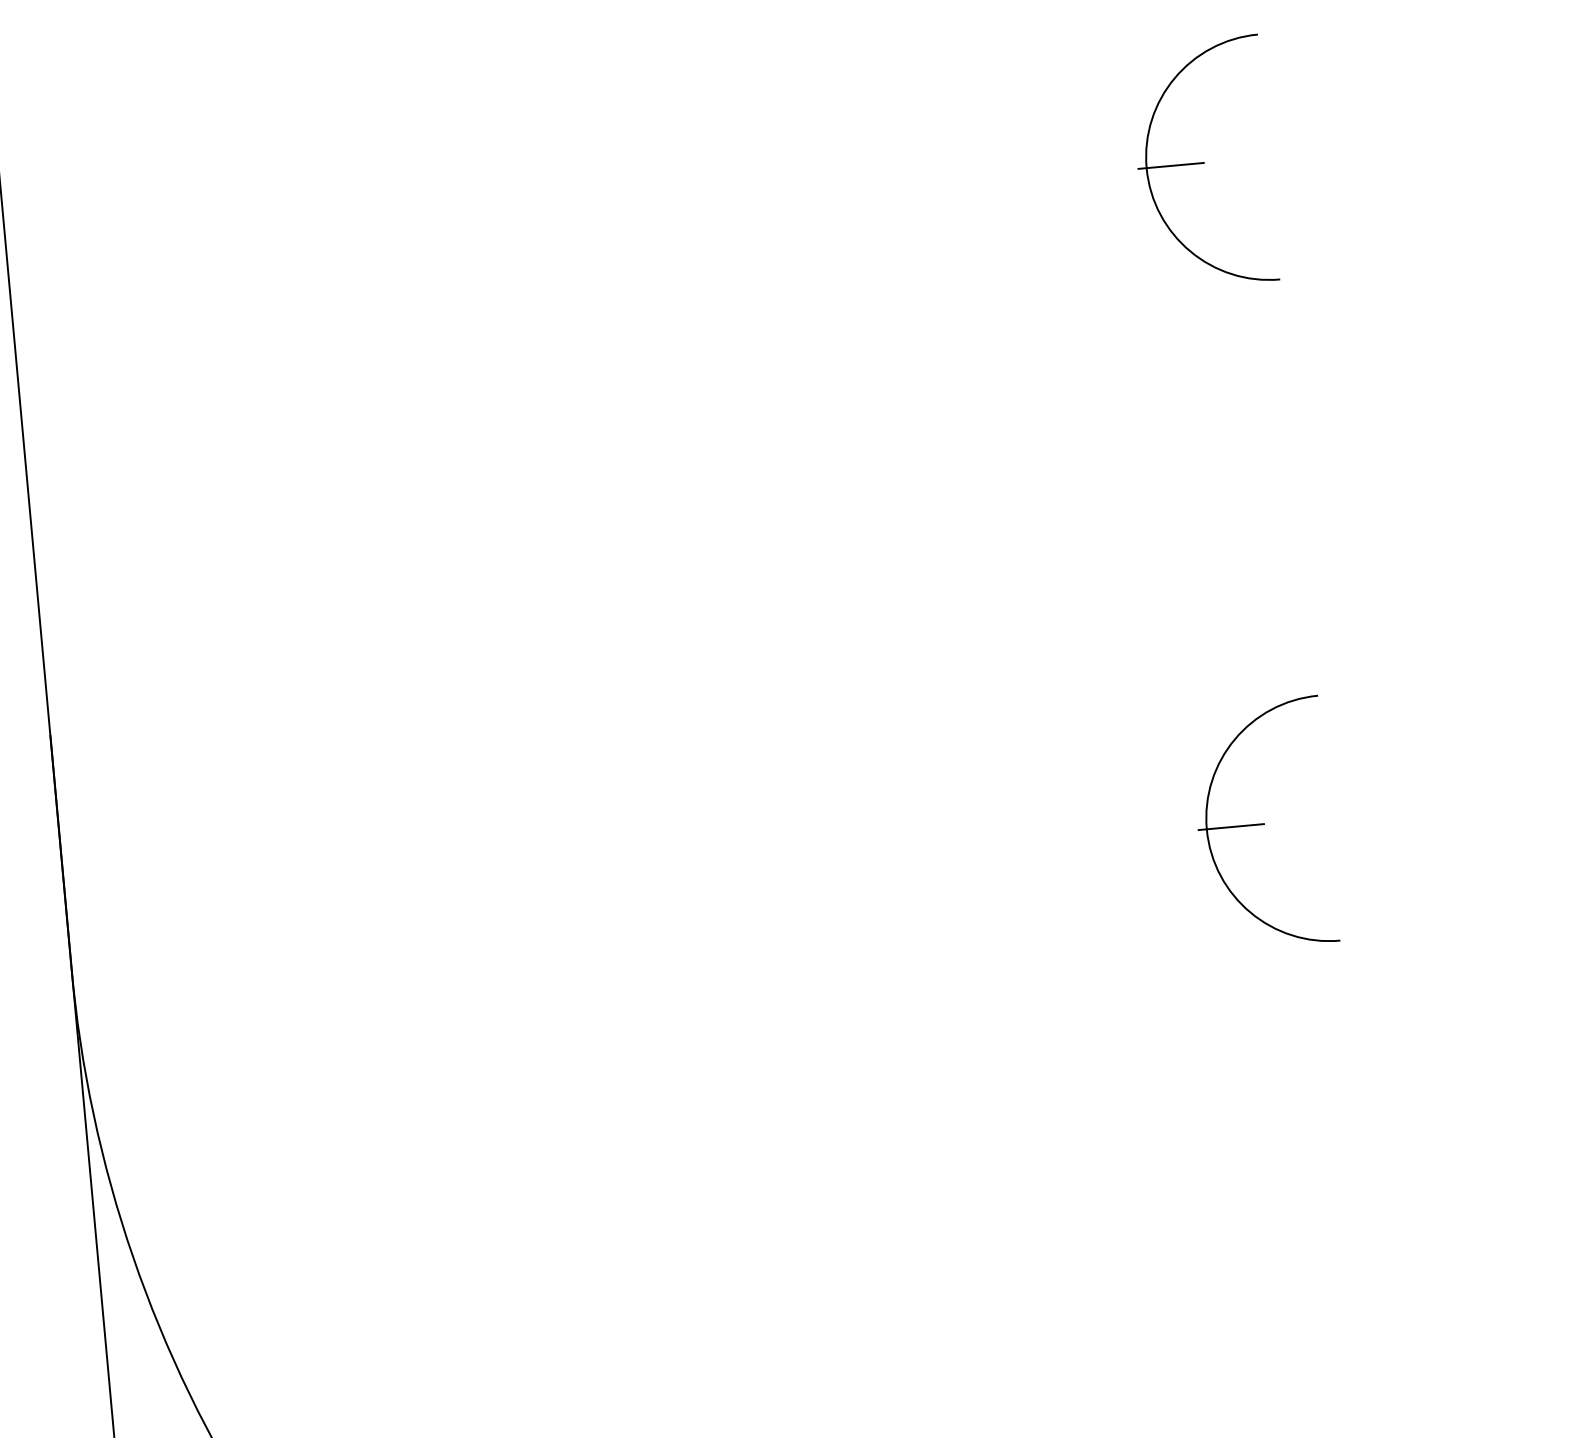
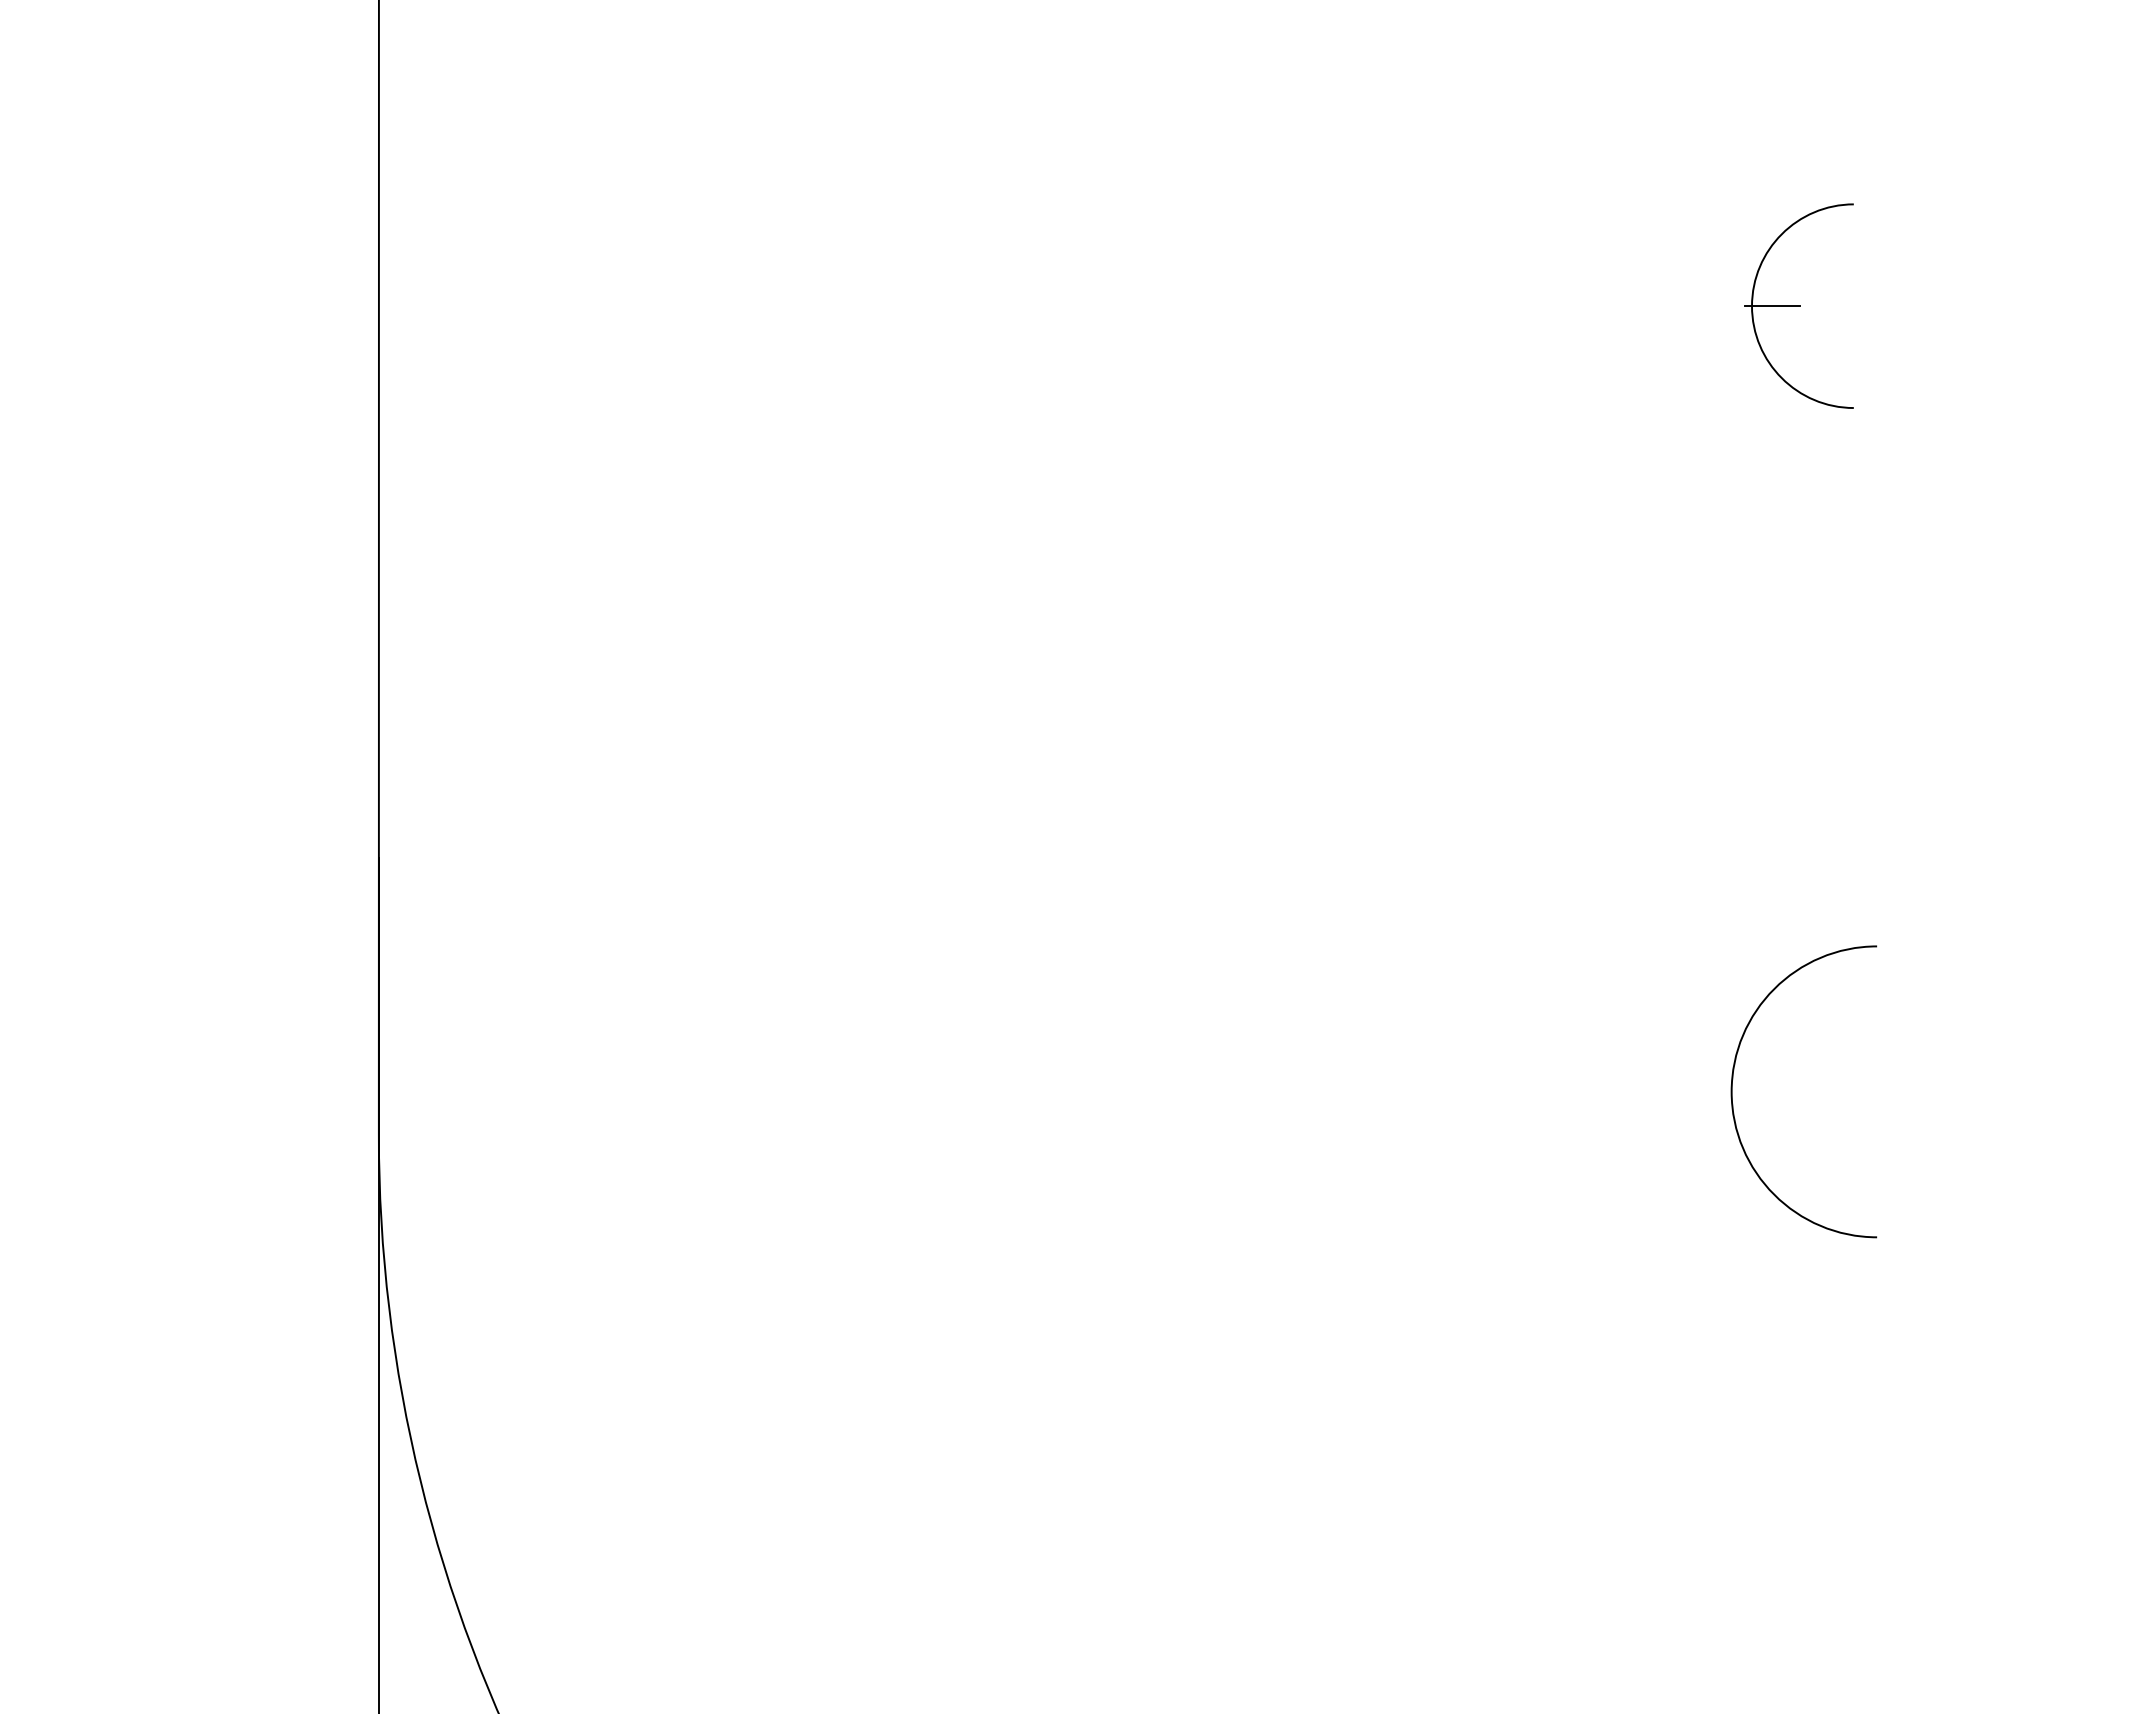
part: (1203, 162) -> (1799, 305), size x0.7
line: (1231, 826) -> (1760, 1091), removed

